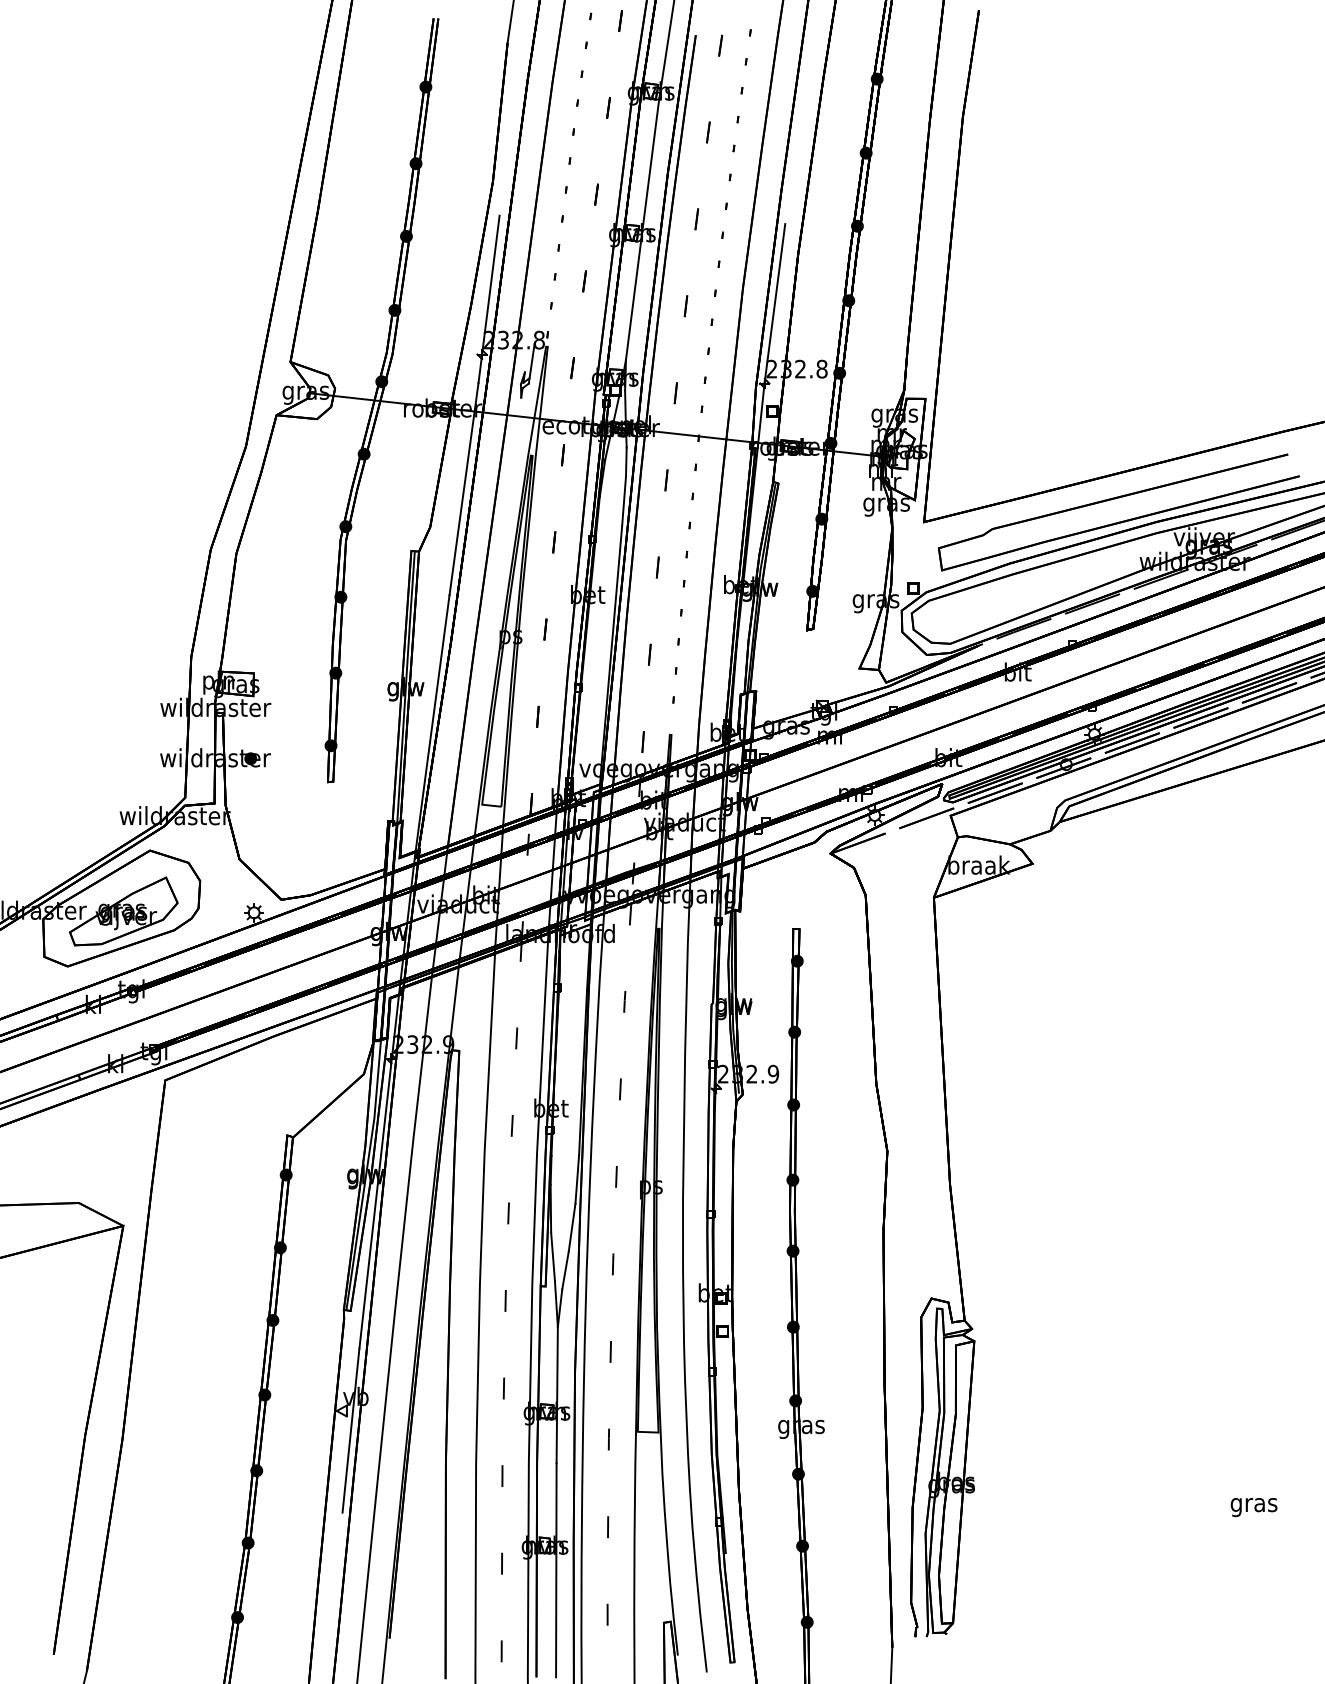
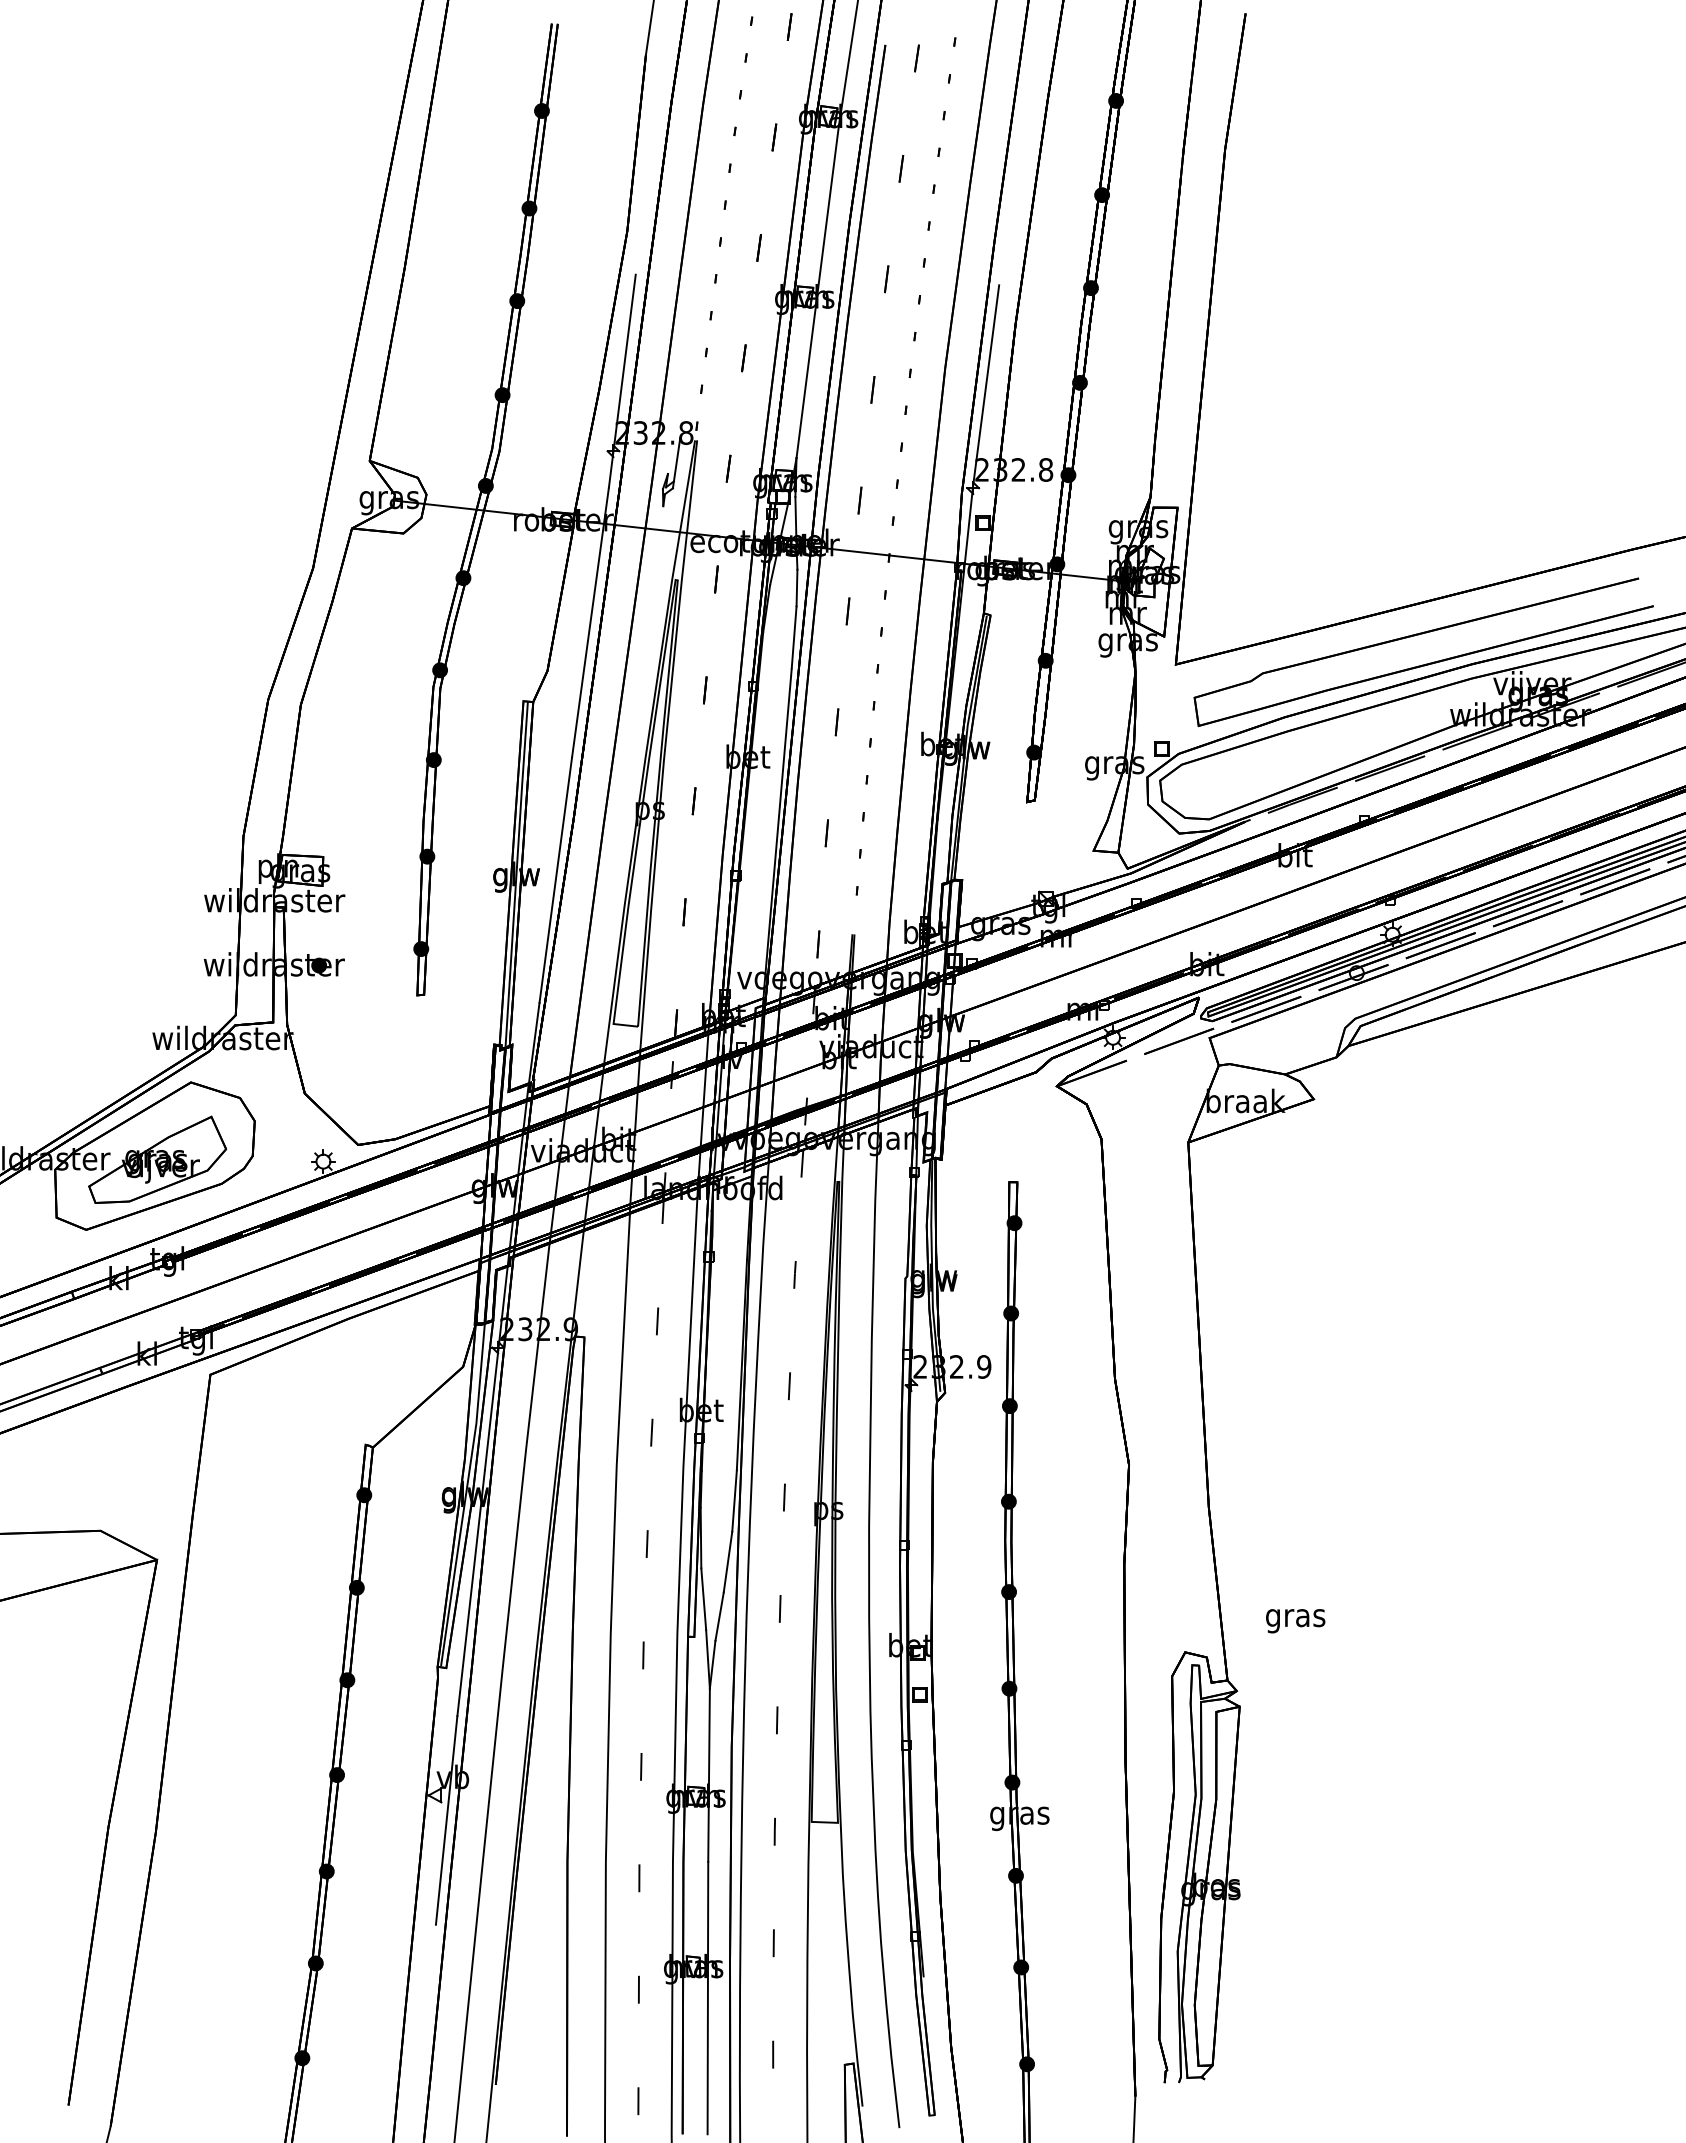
text: (1253, 1507) -> (1295, 1621), moved

